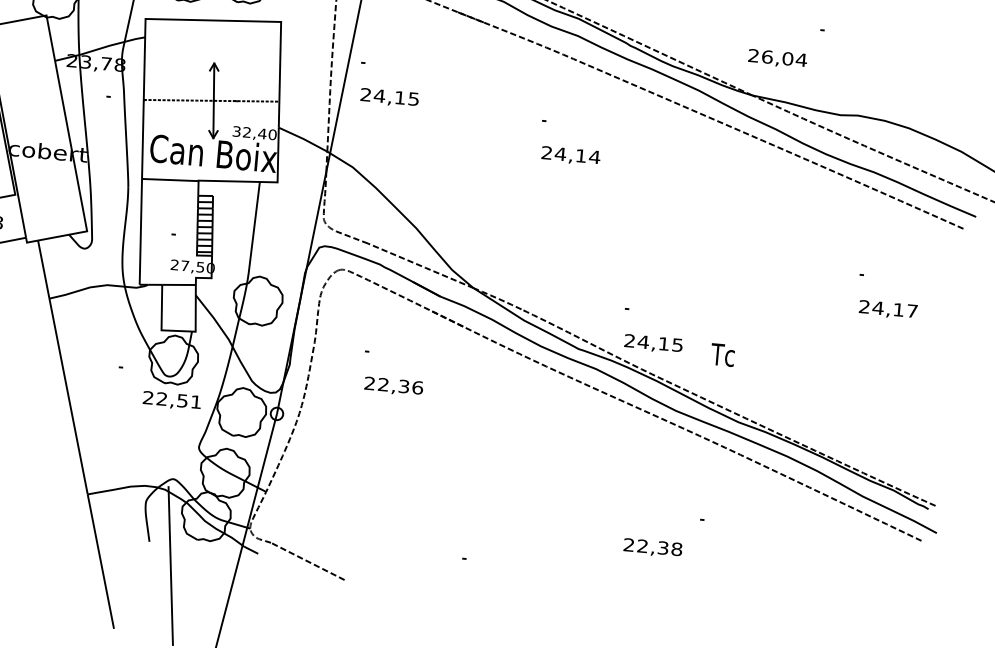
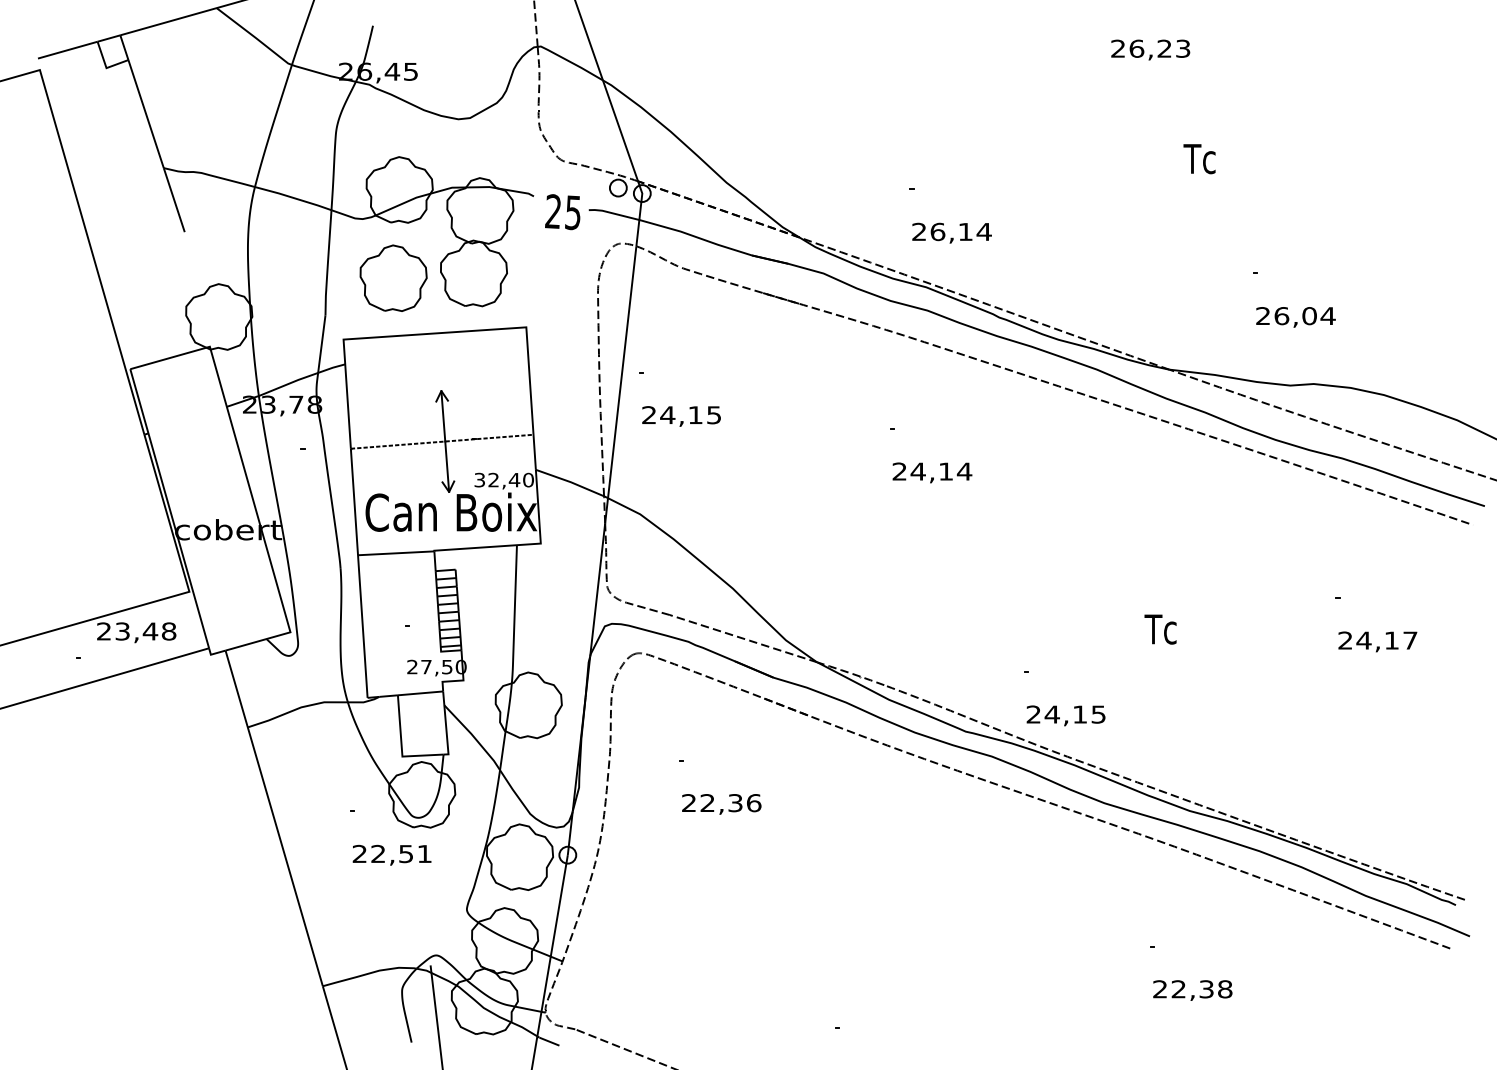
text: (777, 58) -> (1295, 317), moved
text: (722, 355) -> (1160, 629), moved
text: (171, 400) -> (391, 854), moved
text: (652, 548) -> (1192, 990), moved

